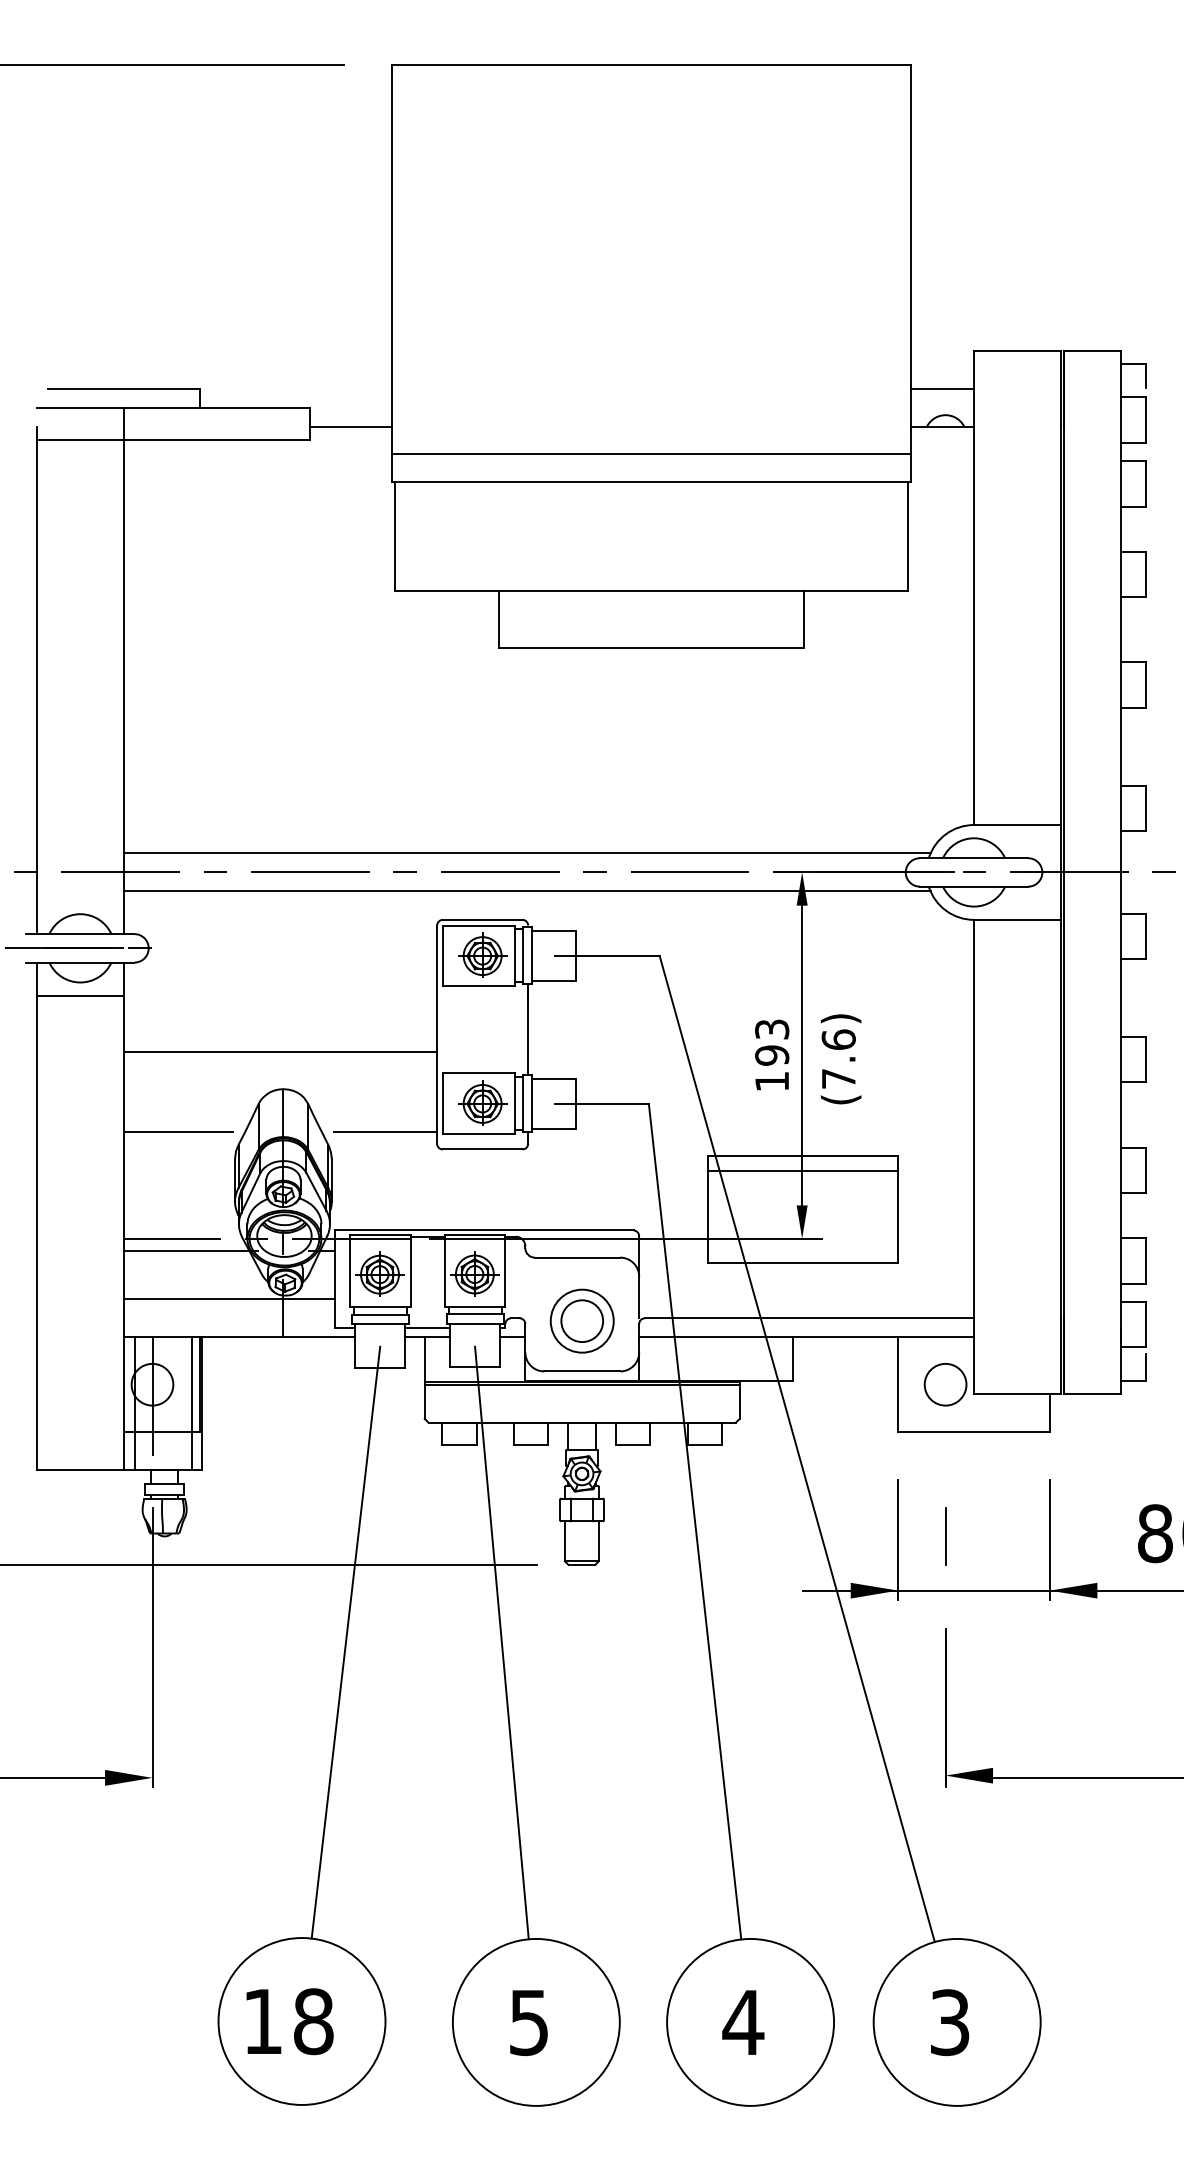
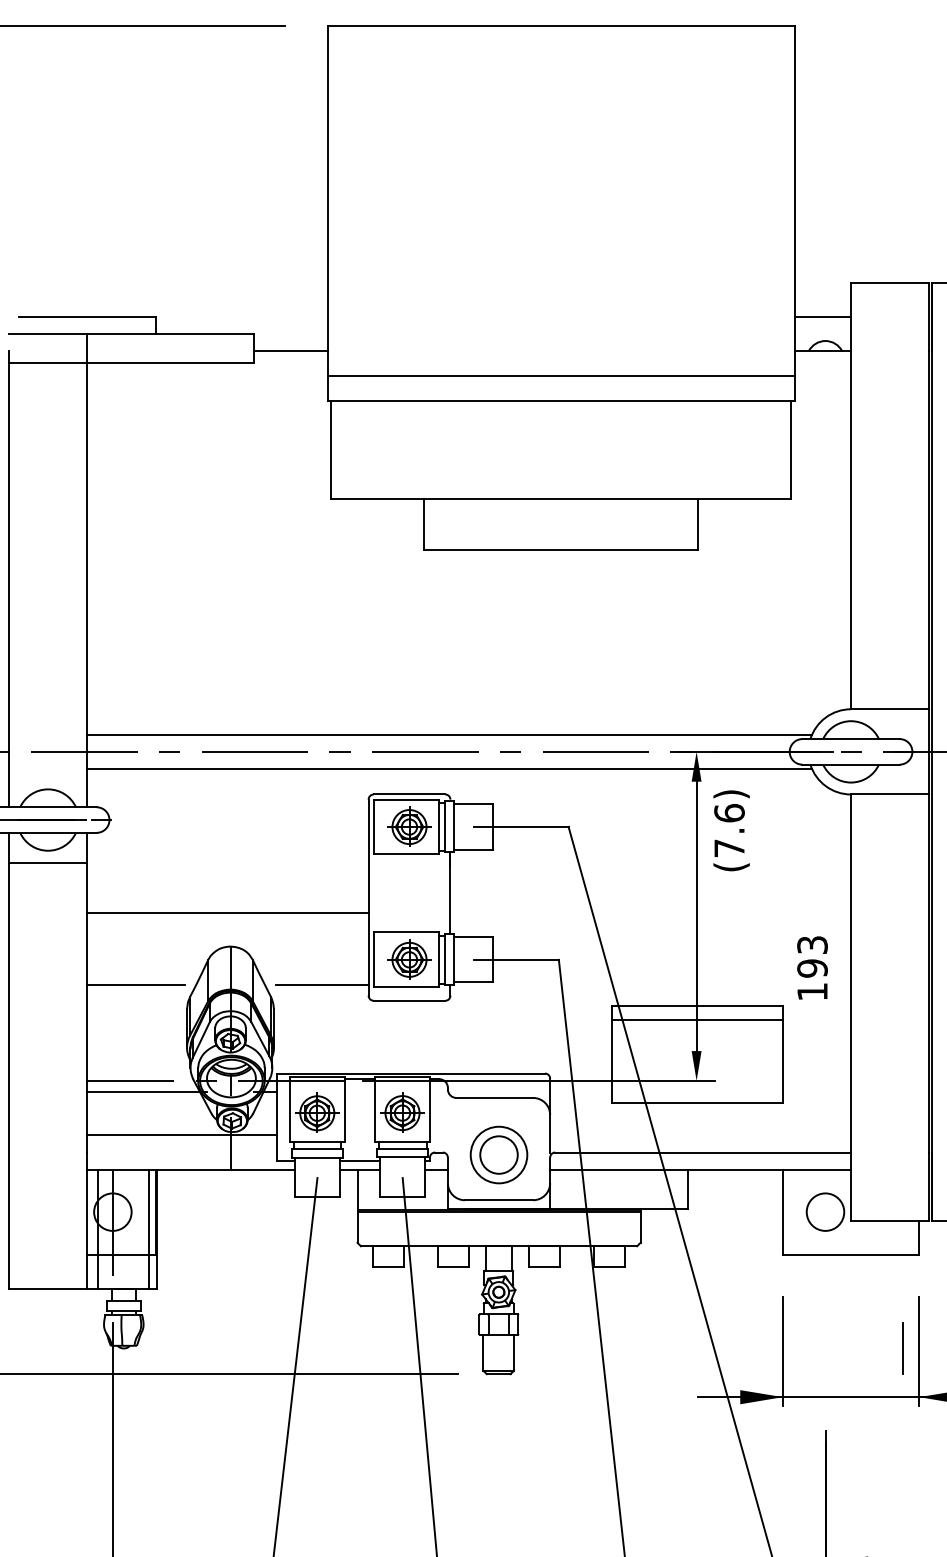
text: (772, 1054) -> (812, 967), moved
text: (840, 1059) -> (731, 830), moved
line: (945, 1536) -> (902, 1348), moved

